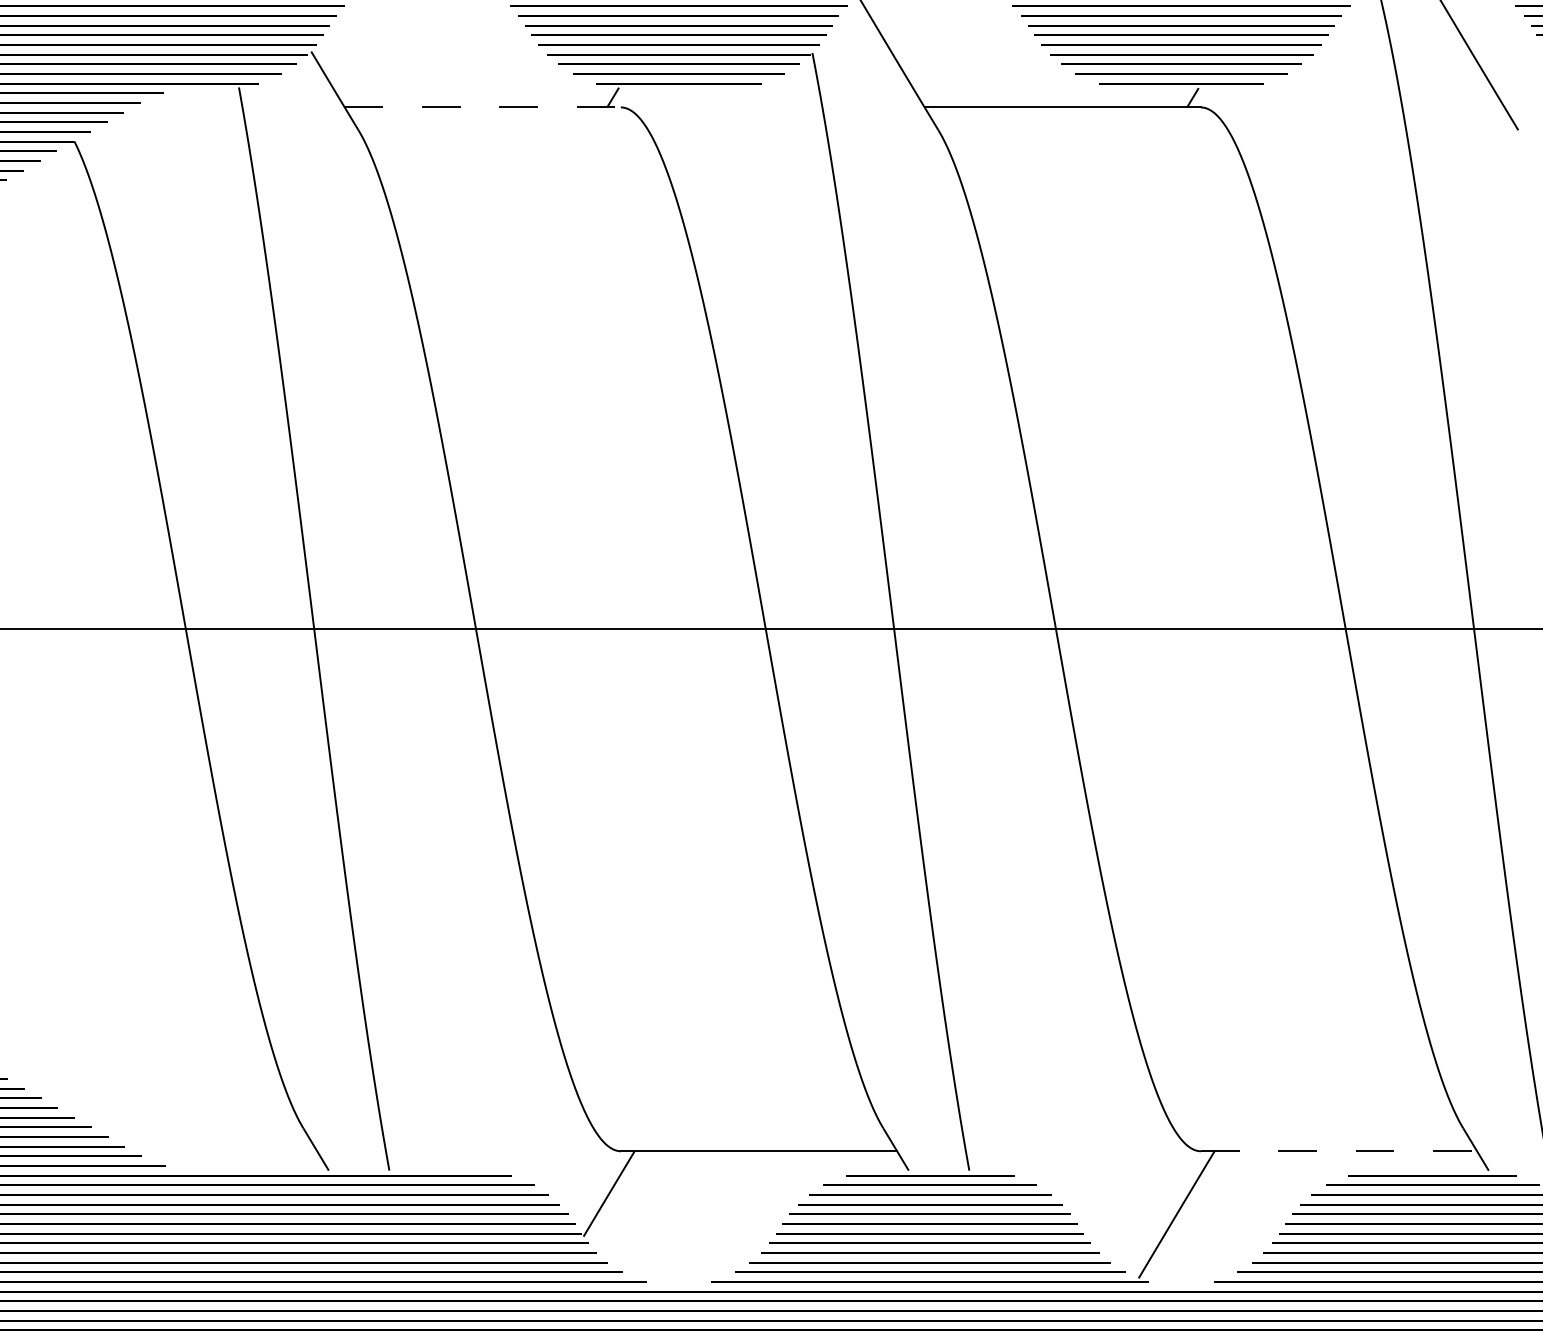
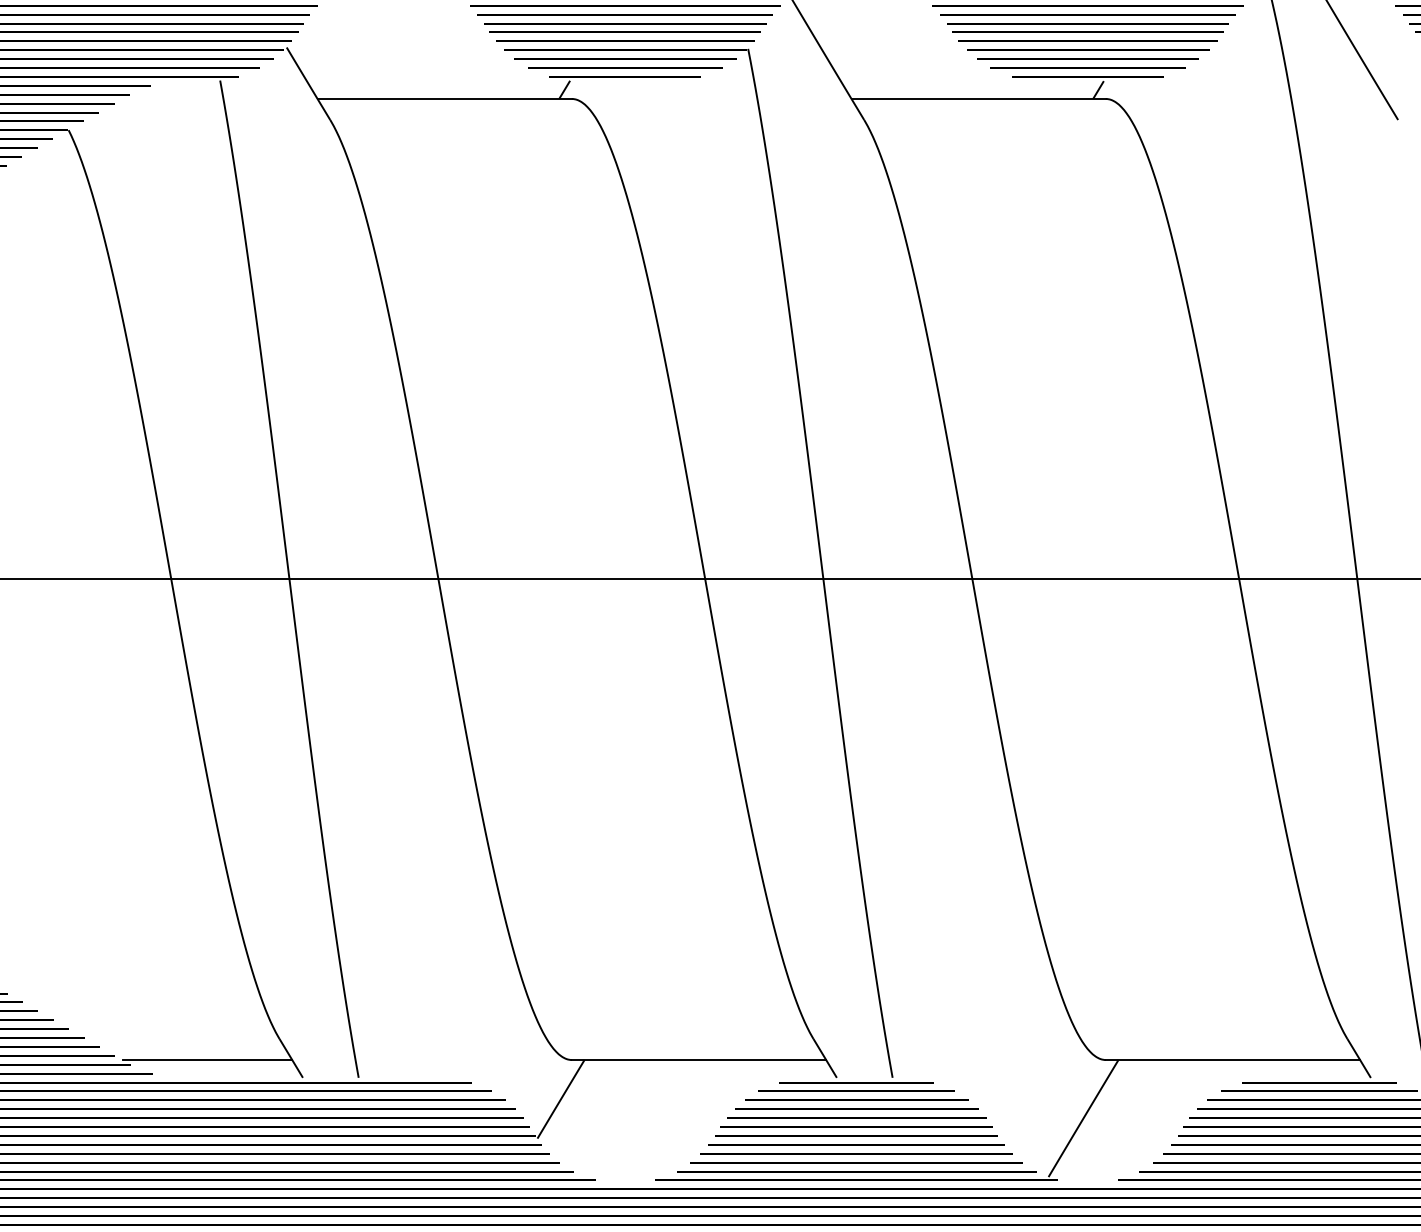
line: (483, 107) -> (445, 99), dashed -> solid
line: (225, 1151) -> (207, 1060), added
line: (1339, 1151) -> (1233, 1060), dashed -> solid

